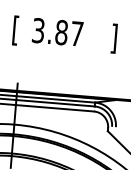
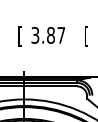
text: (114, 38) -> (86, 36), ] -> [

